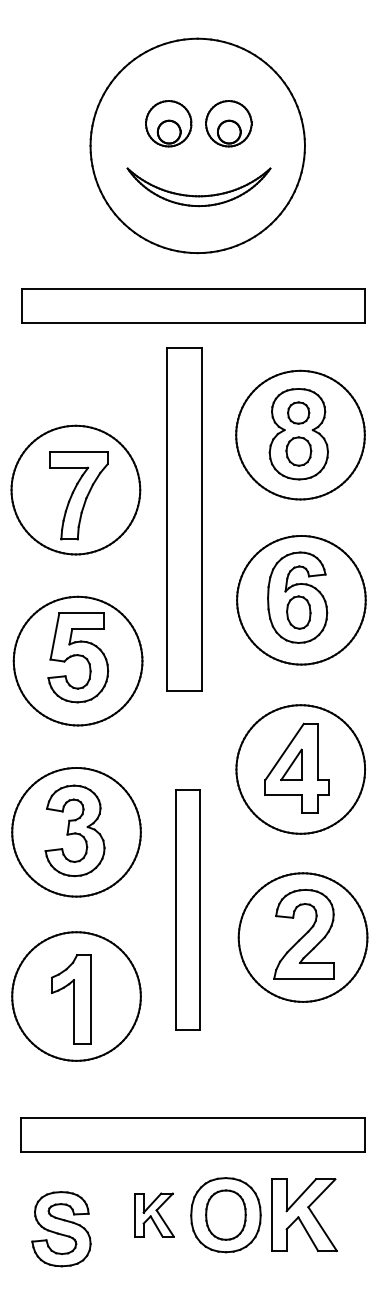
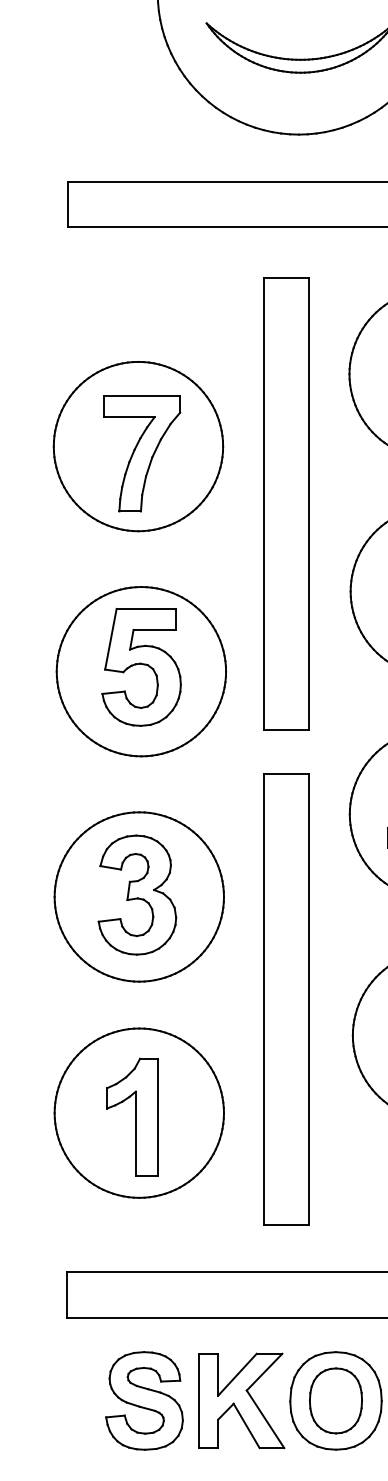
part: (184, 519) -> (286, 503), moved
part: (188, 910) -> (286, 999), size x1.43
part: (154, 1214) -> (241, 1400), size x1.67
part: (61, 1229) -> (144, 1401), moved

